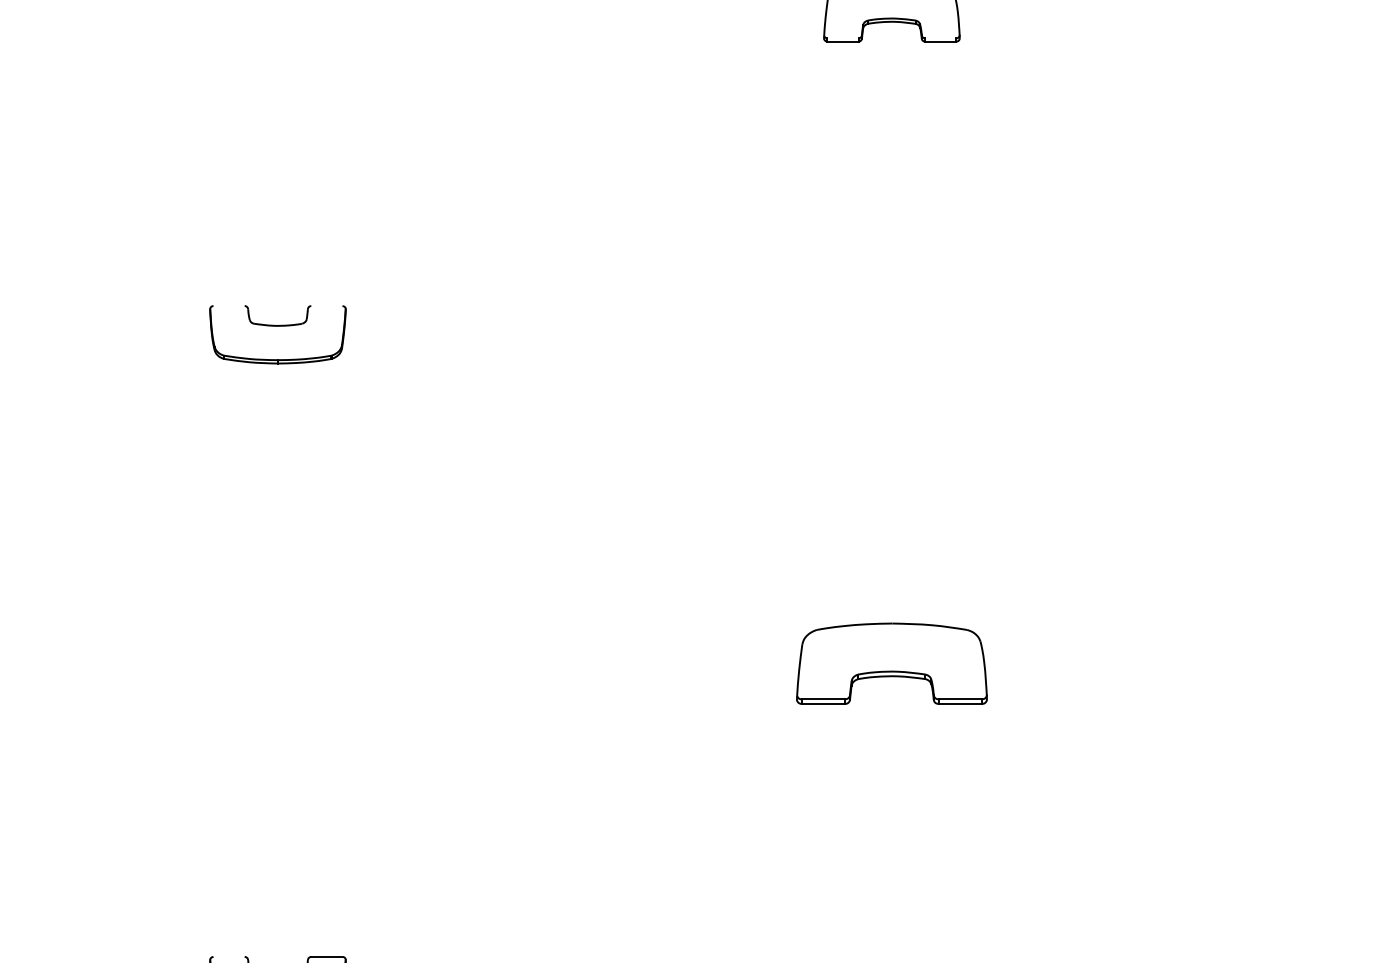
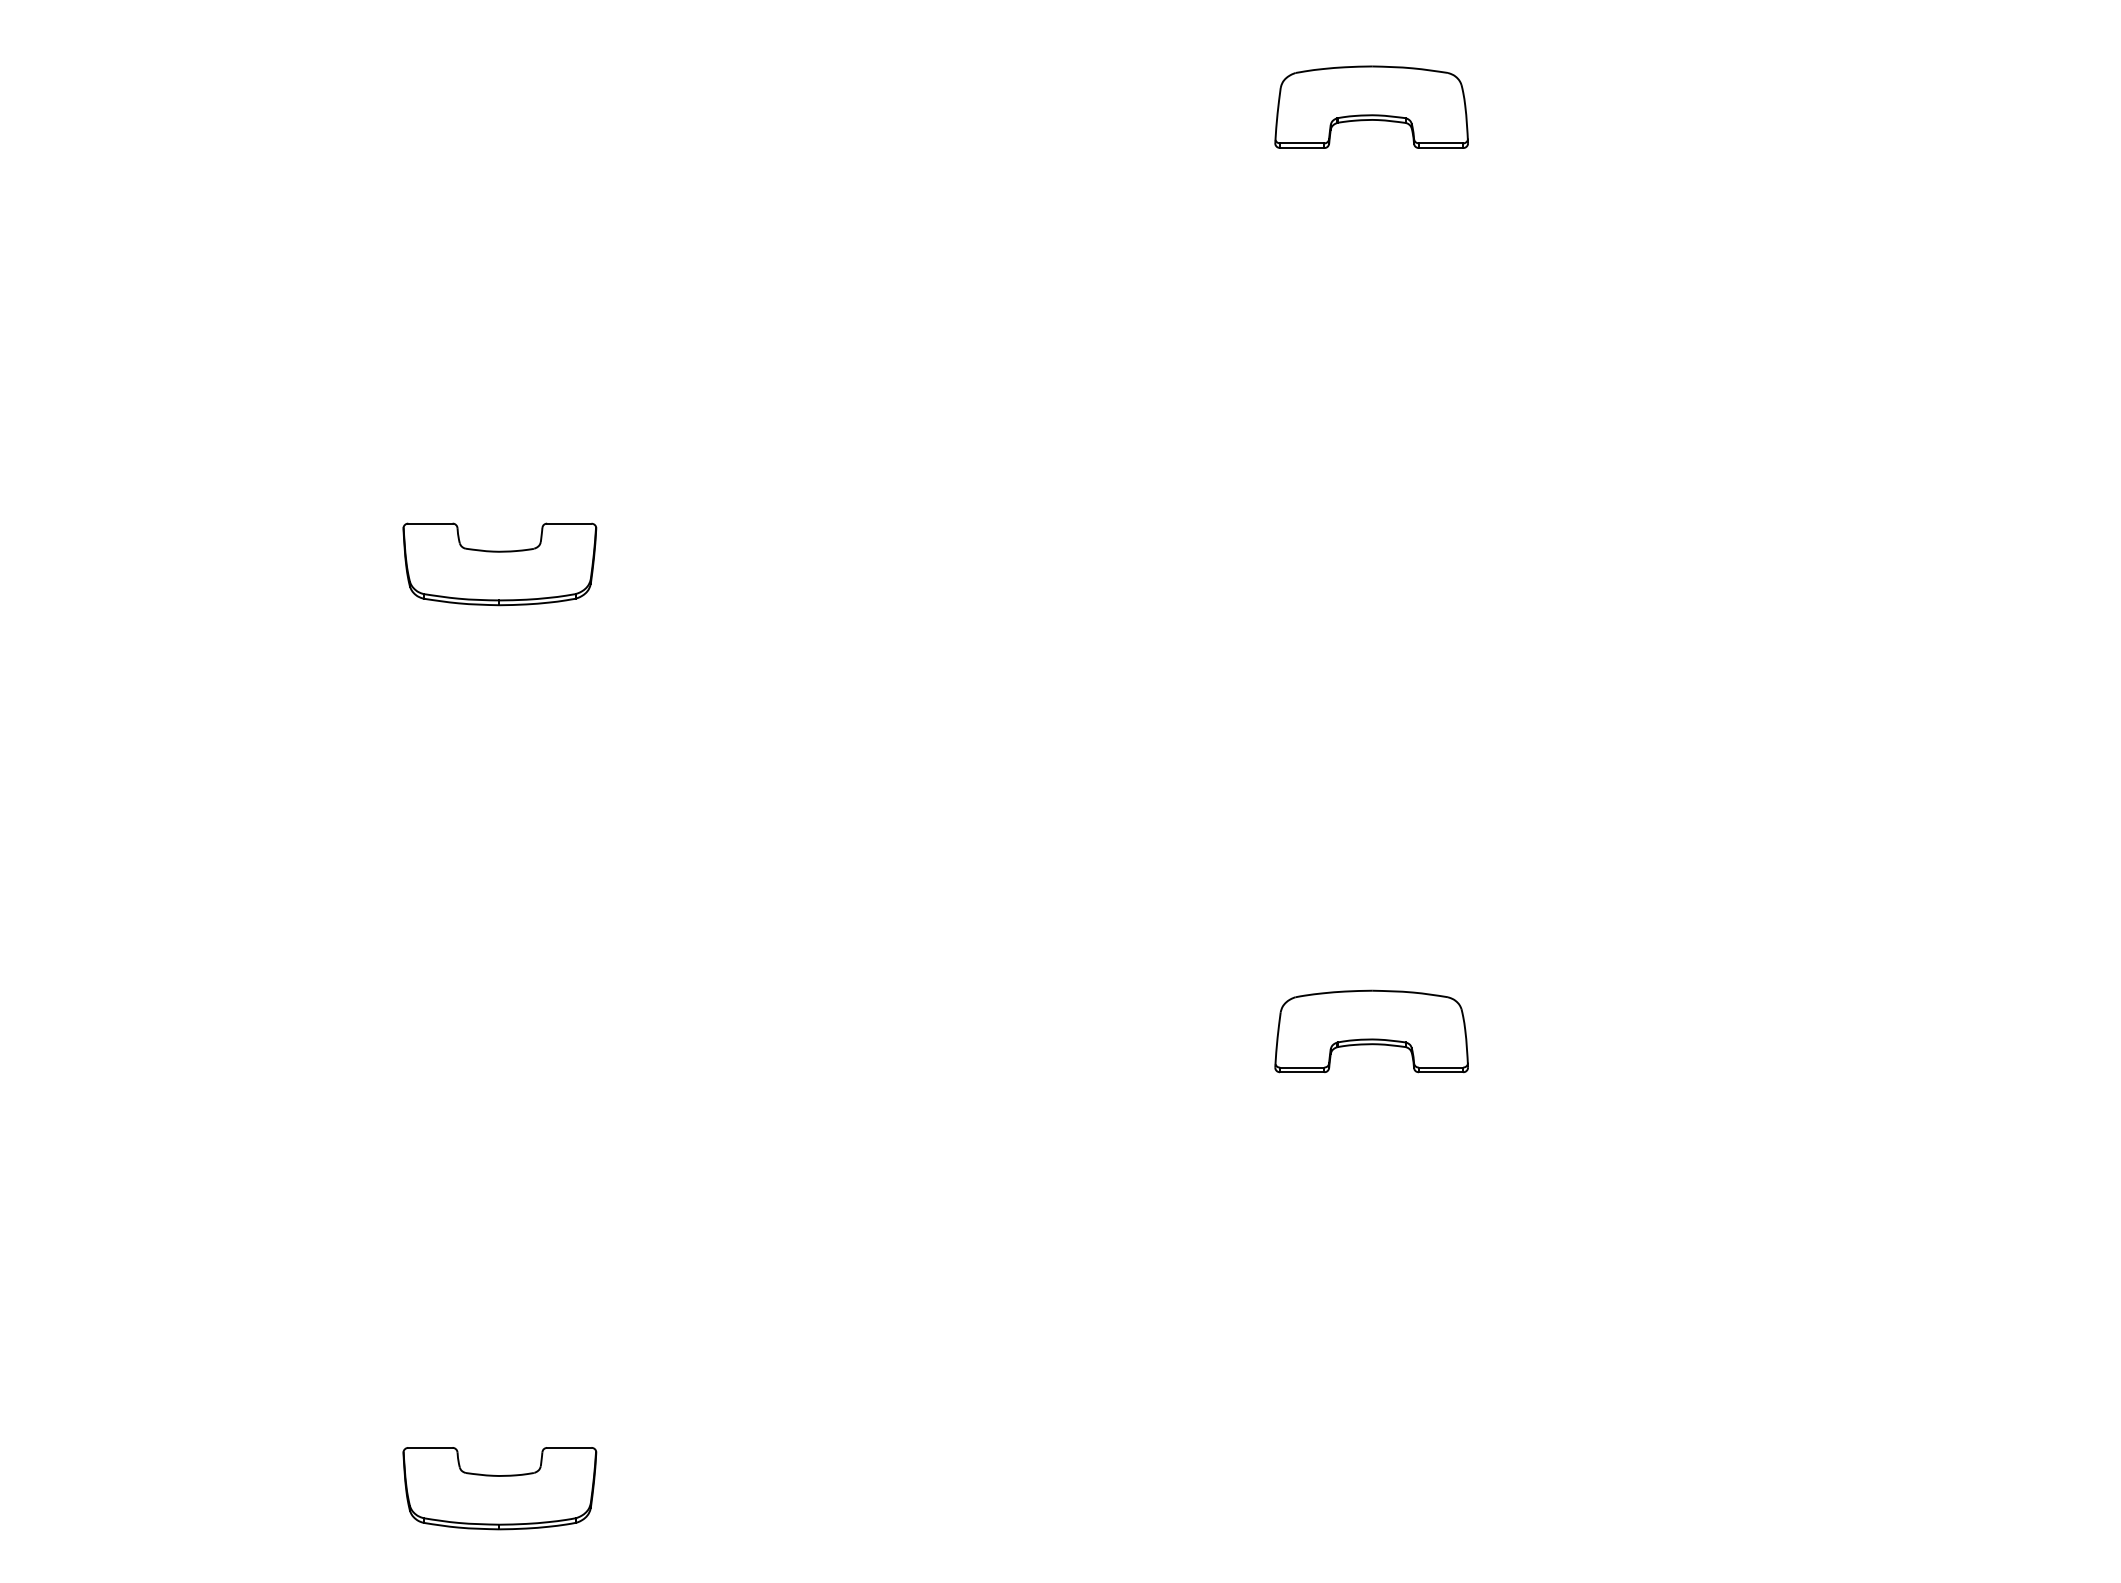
line: (843, 38) -> (1302, 143), added
line: (940, 38) -> (1440, 143), added
line: (229, 305) -> (430, 523), added
line: (327, 305) -> (569, 523), added
part: (891, 663) -> (1371, 1031), size x0.71
line: (229, 956) -> (430, 1447), added

